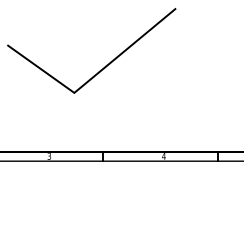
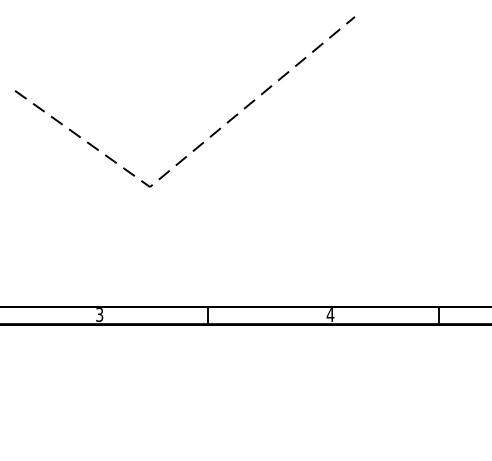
line: (93, 77) -> (188, 155), solid -> dashed

